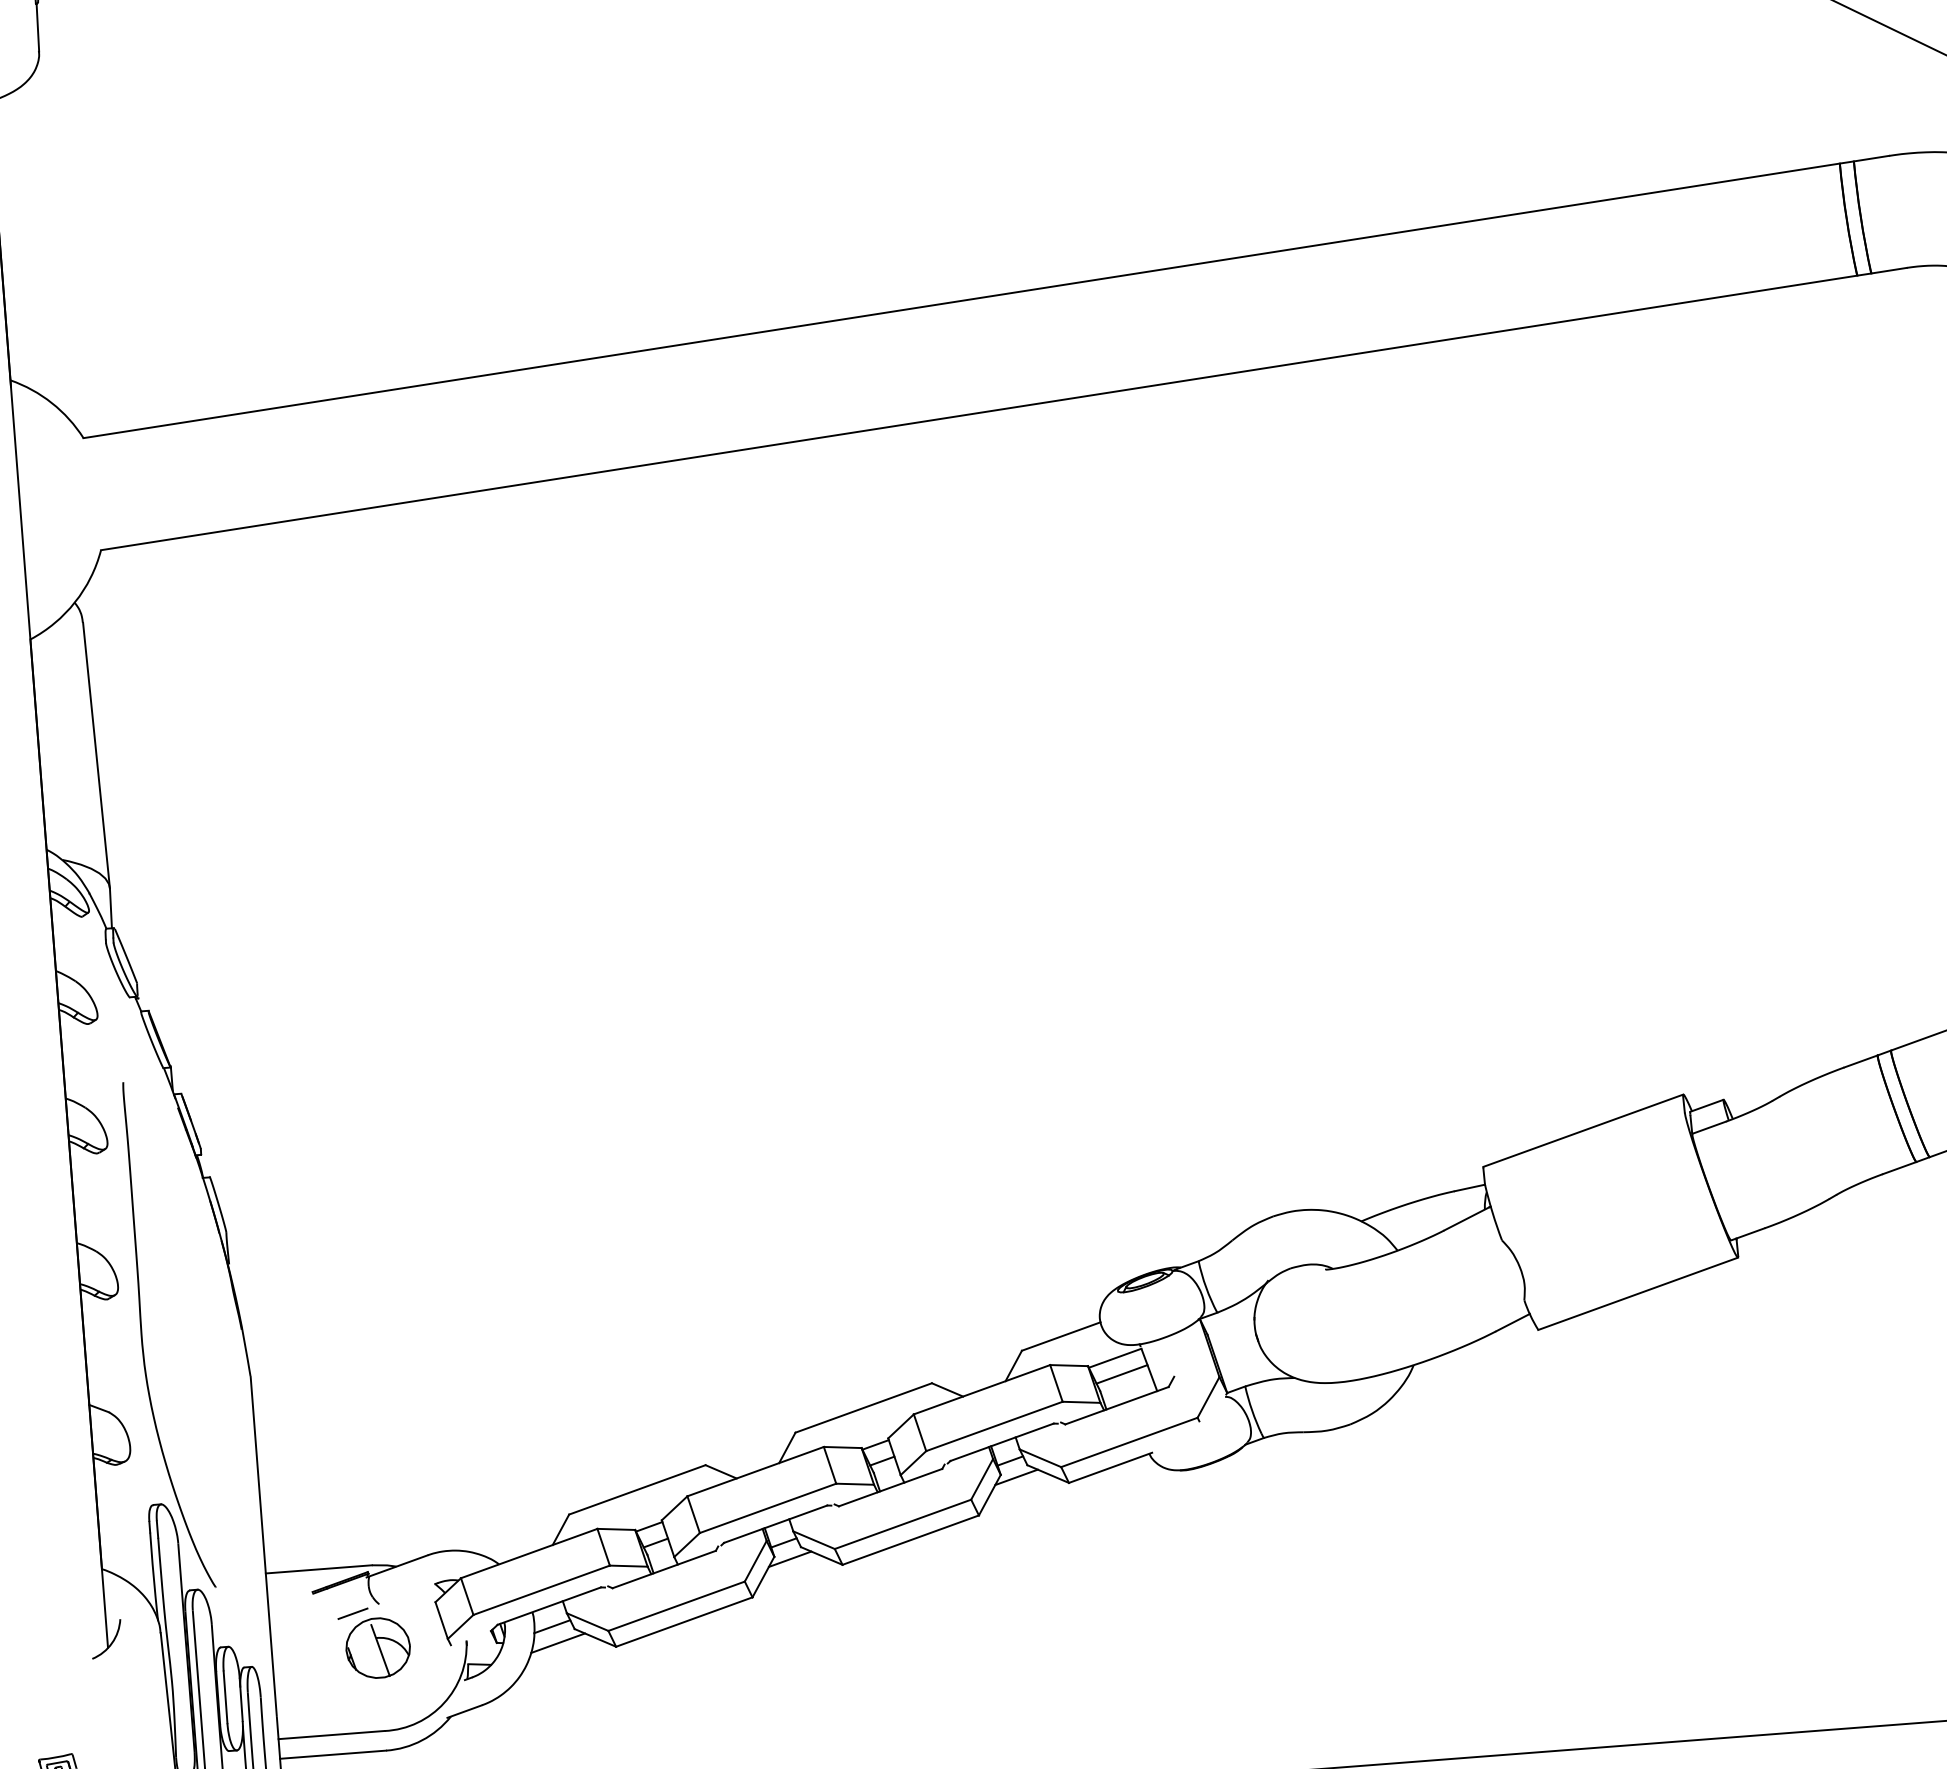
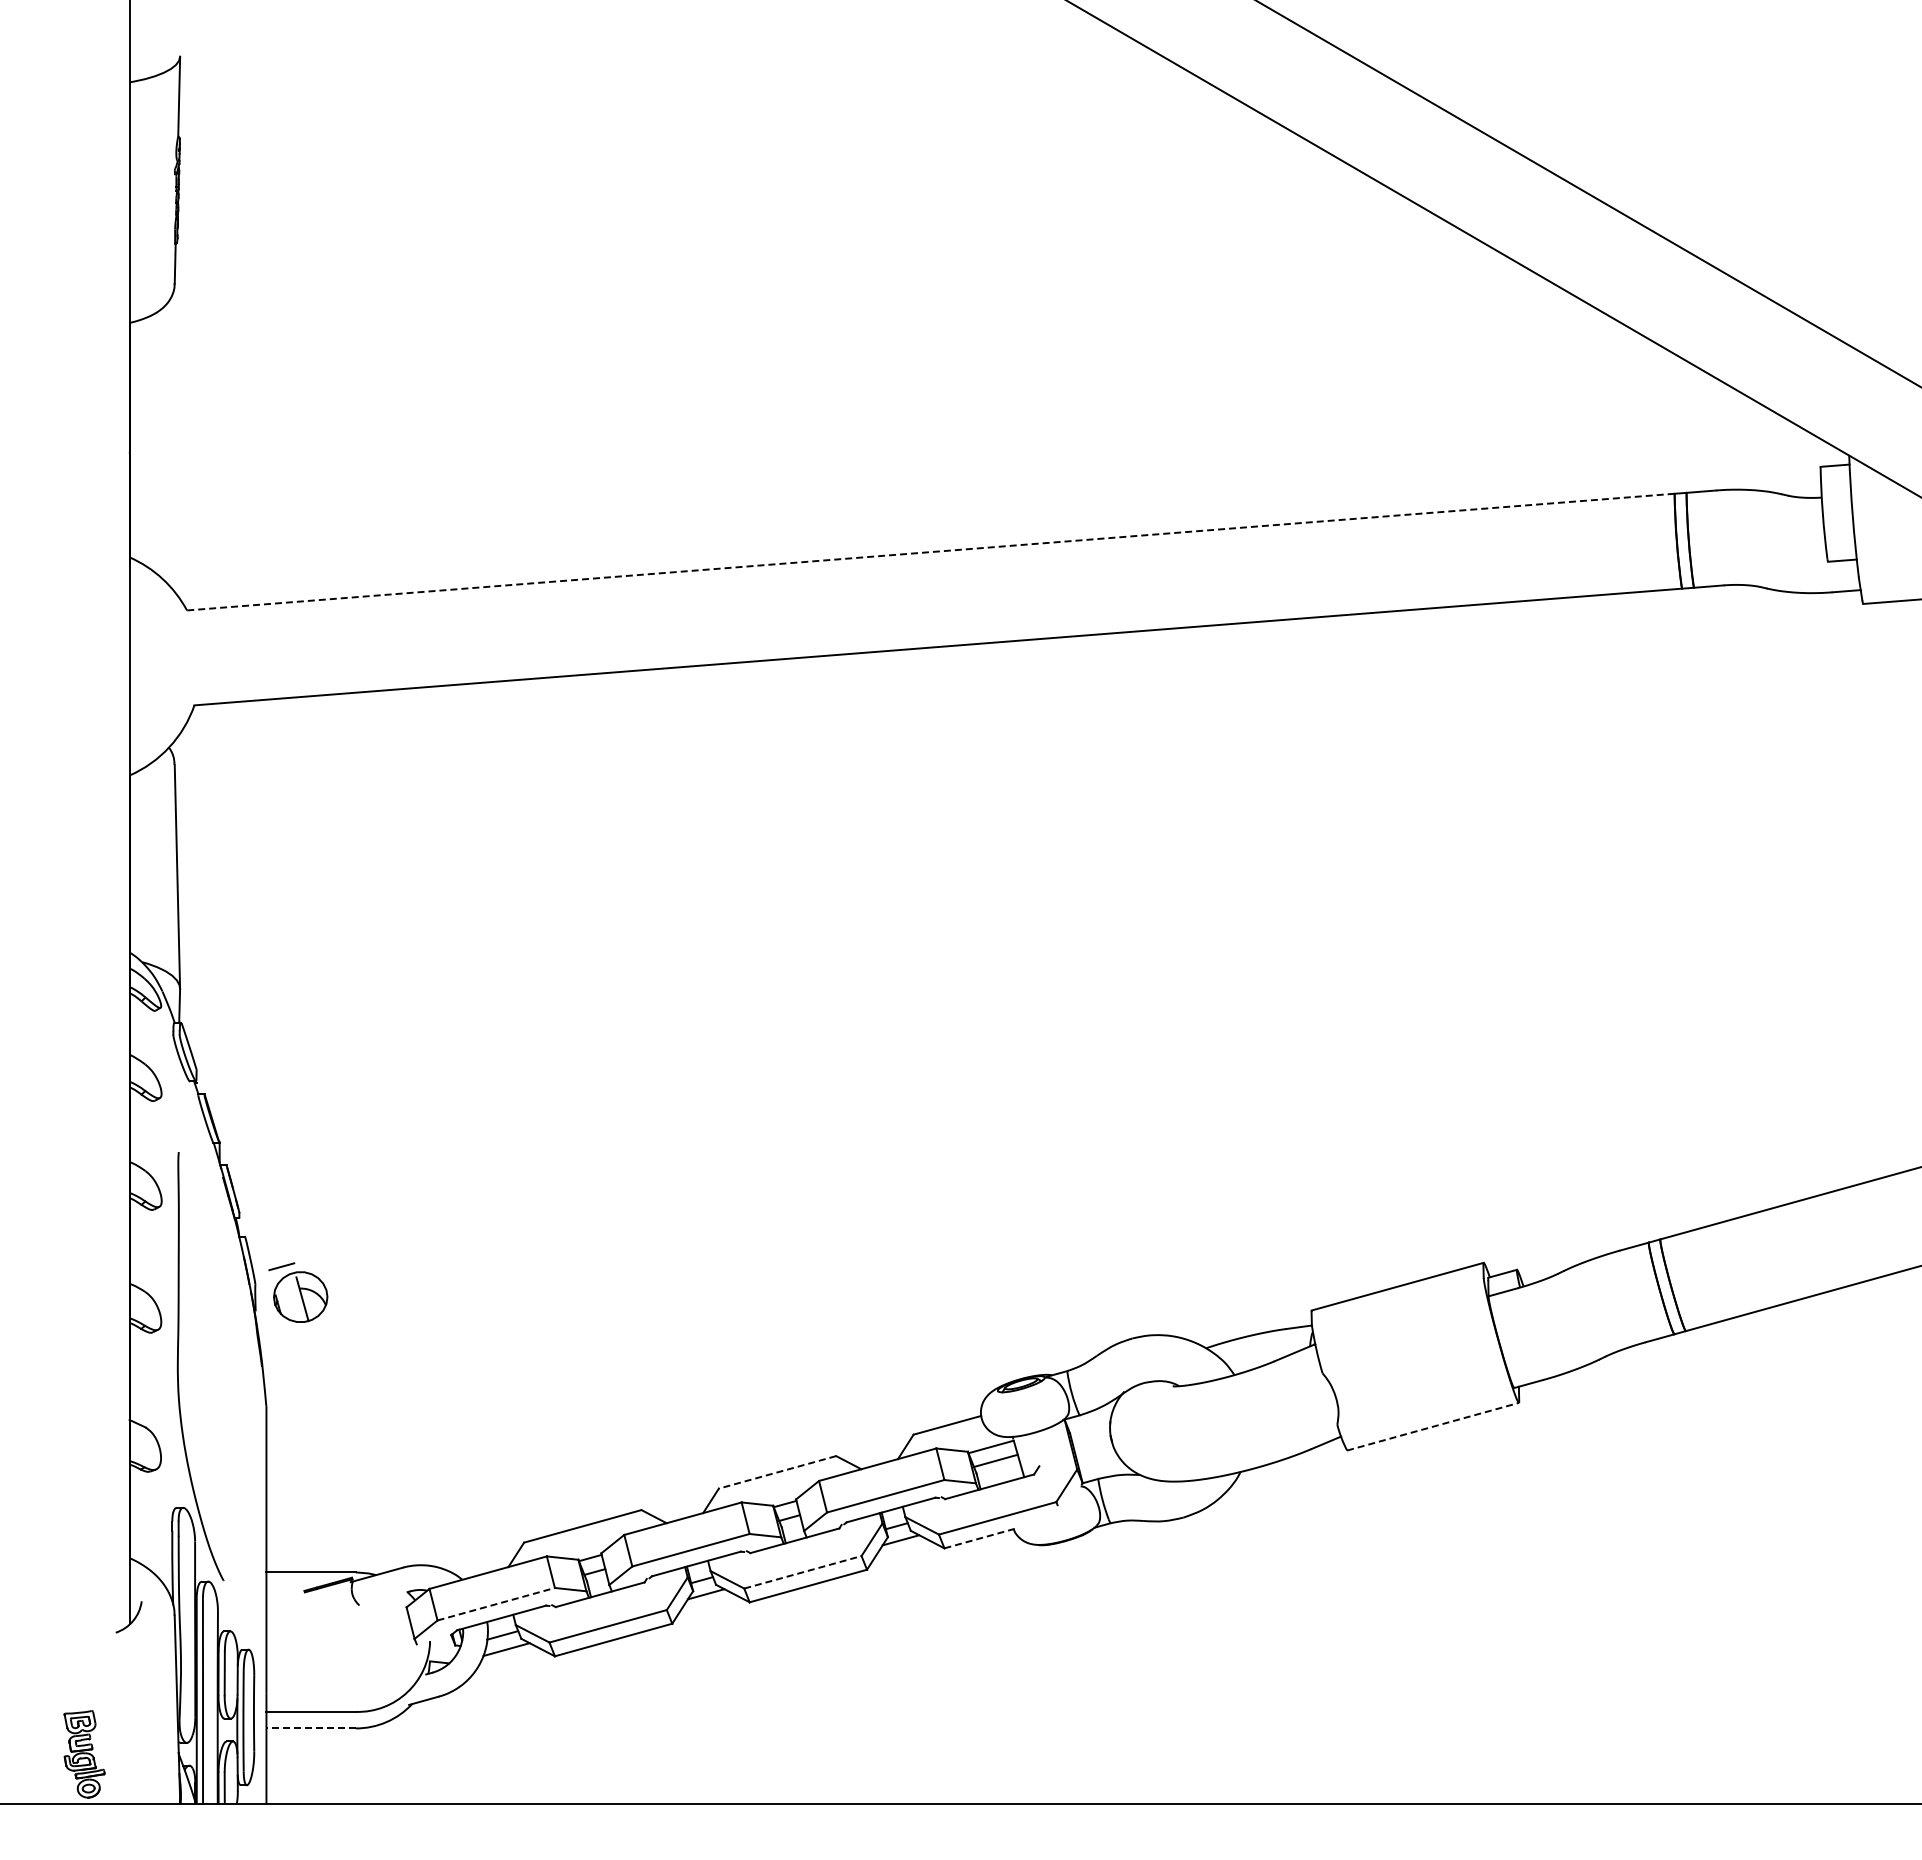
line: (961, 301) -> (930, 552), solid -> dashed
line: (1638, 1293) -> (1433, 1426), solid -> dashed
line: (863, 1408) -> (777, 1472), solid -> dashed
line: (1110, 1467) -> (980, 1538), solid -> dashed
line: (902, 1524) -> (802, 1572), solid -> dashed
line: (542, 1590) -> (496, 1604), solid -> dashed
part: (375, 1642) -> (298, 1292), moved
line: (333, 1754) -> (311, 1728), solid -> dashed

